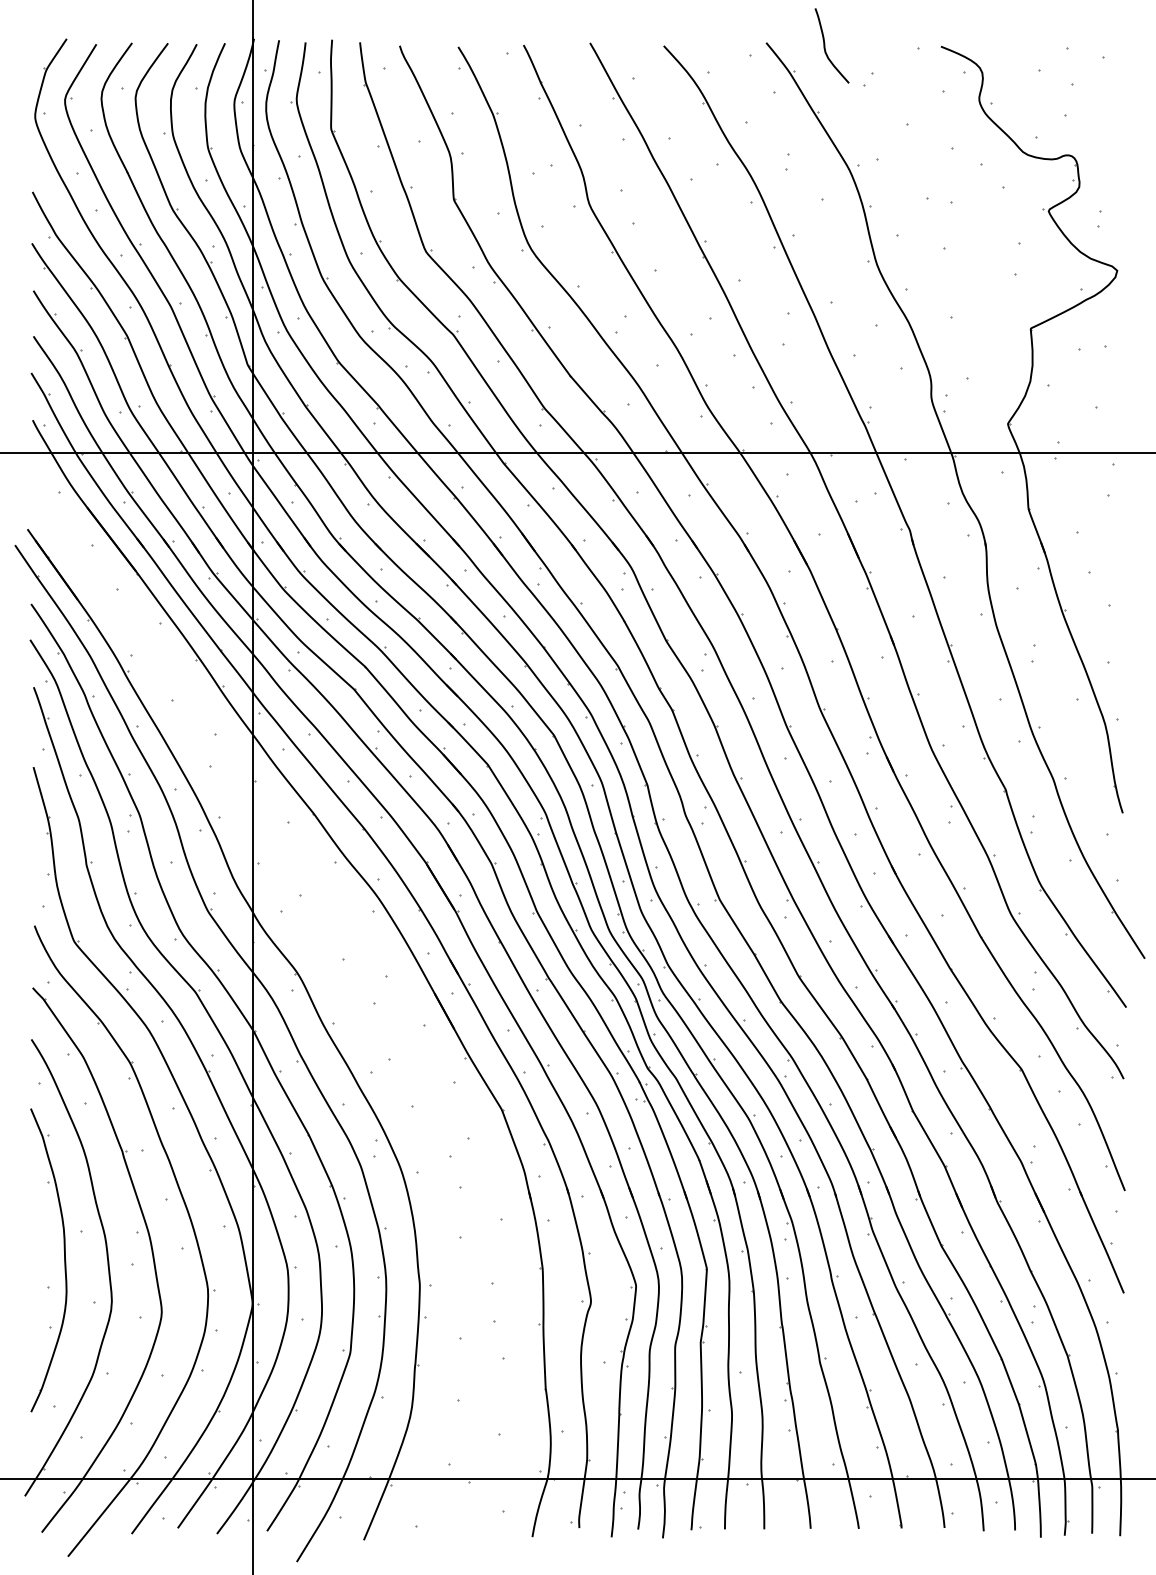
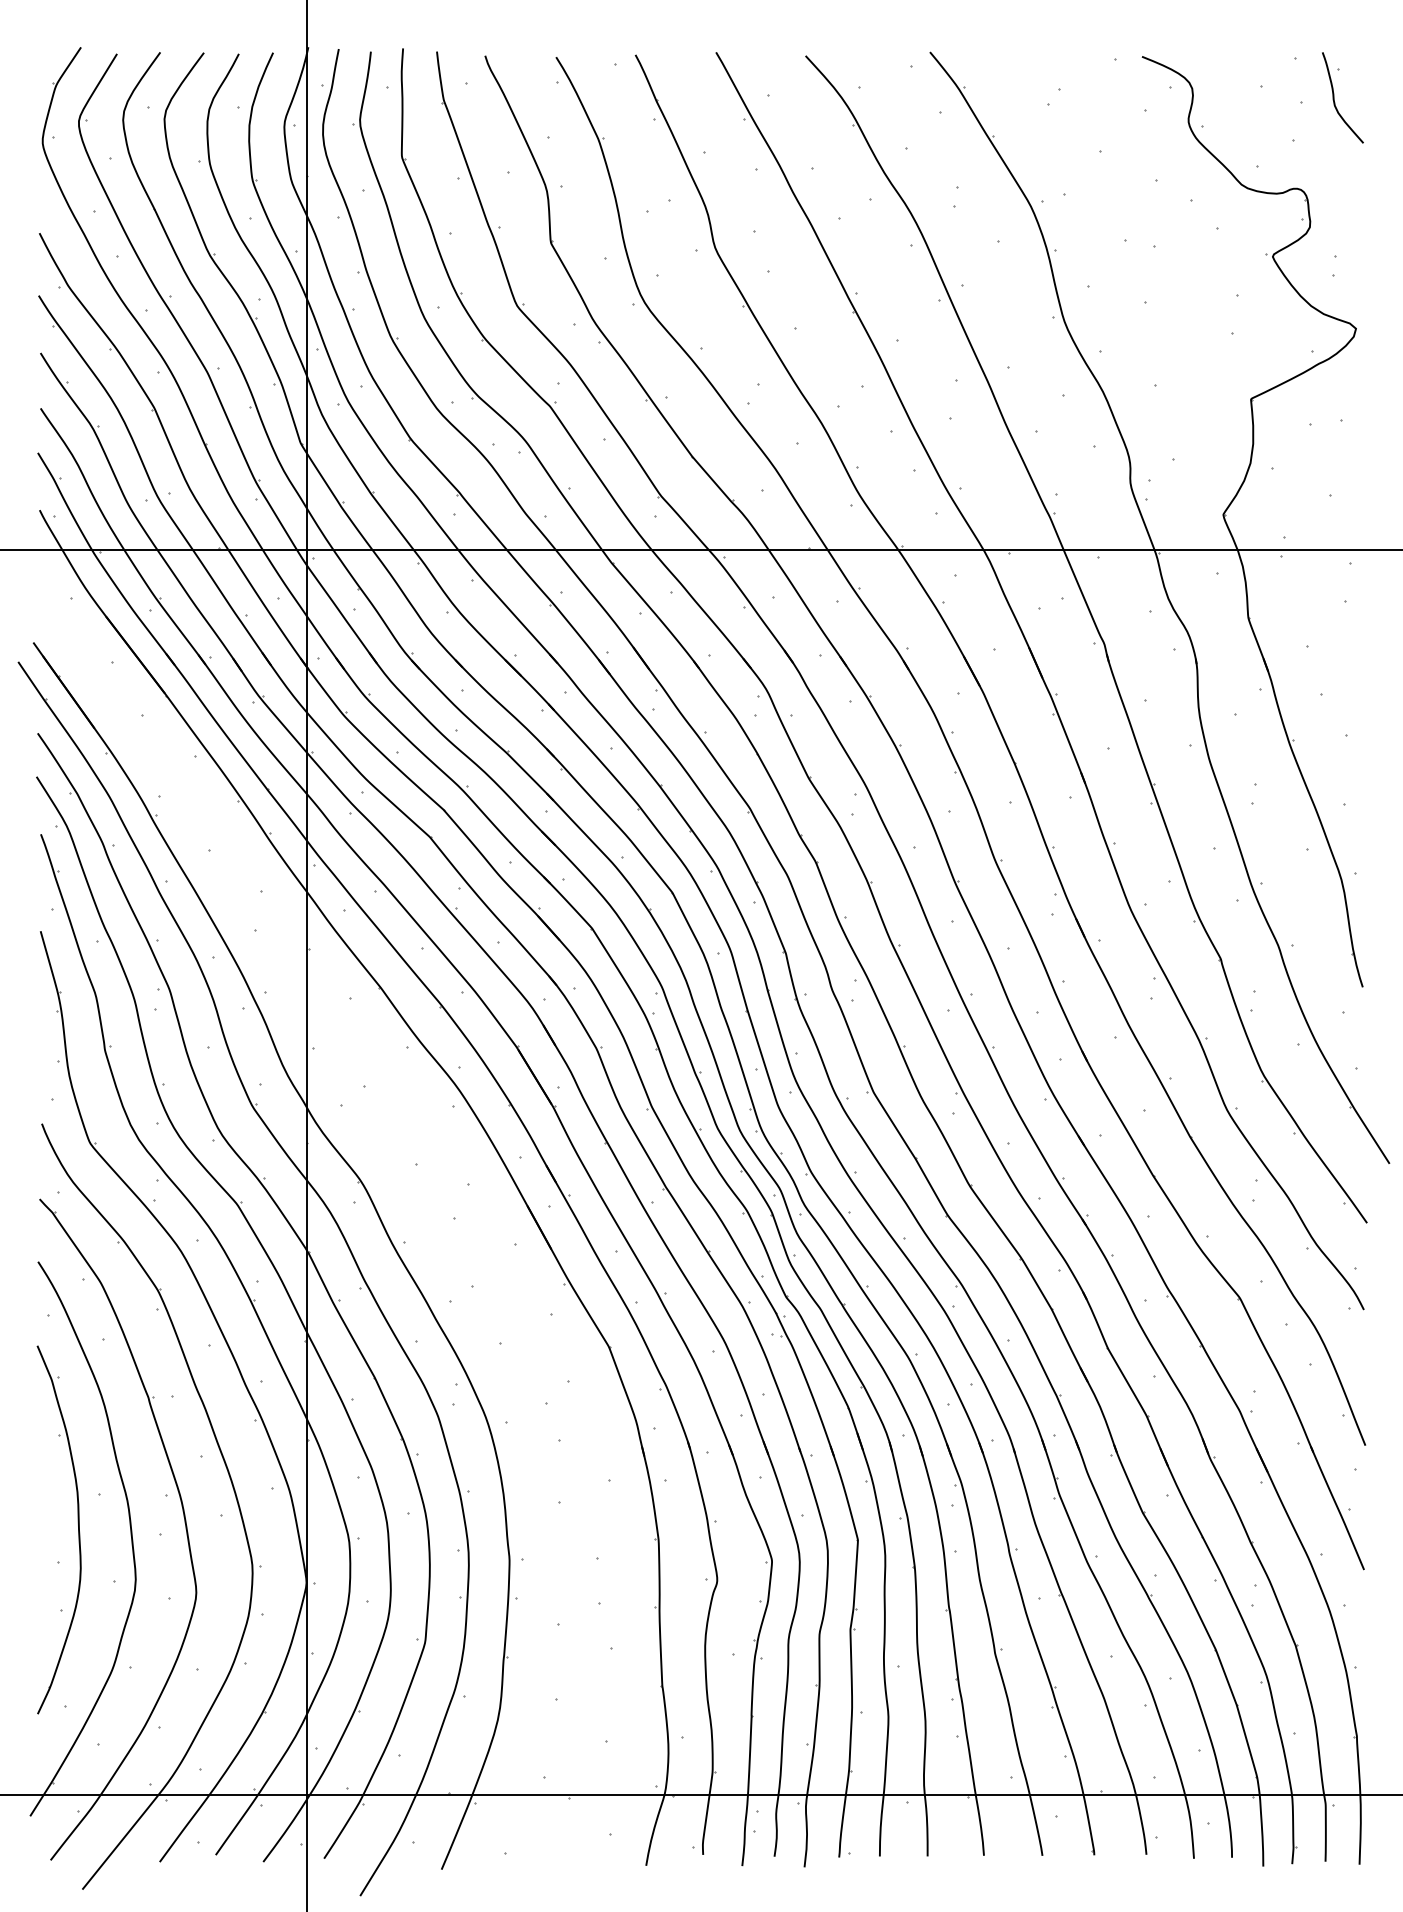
curve: (825, 45) -> (1334, 97), moved

